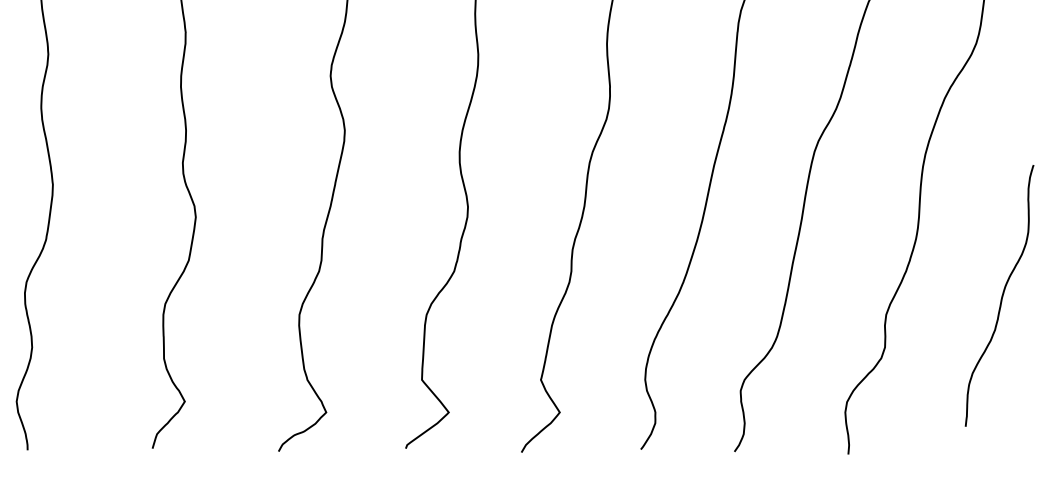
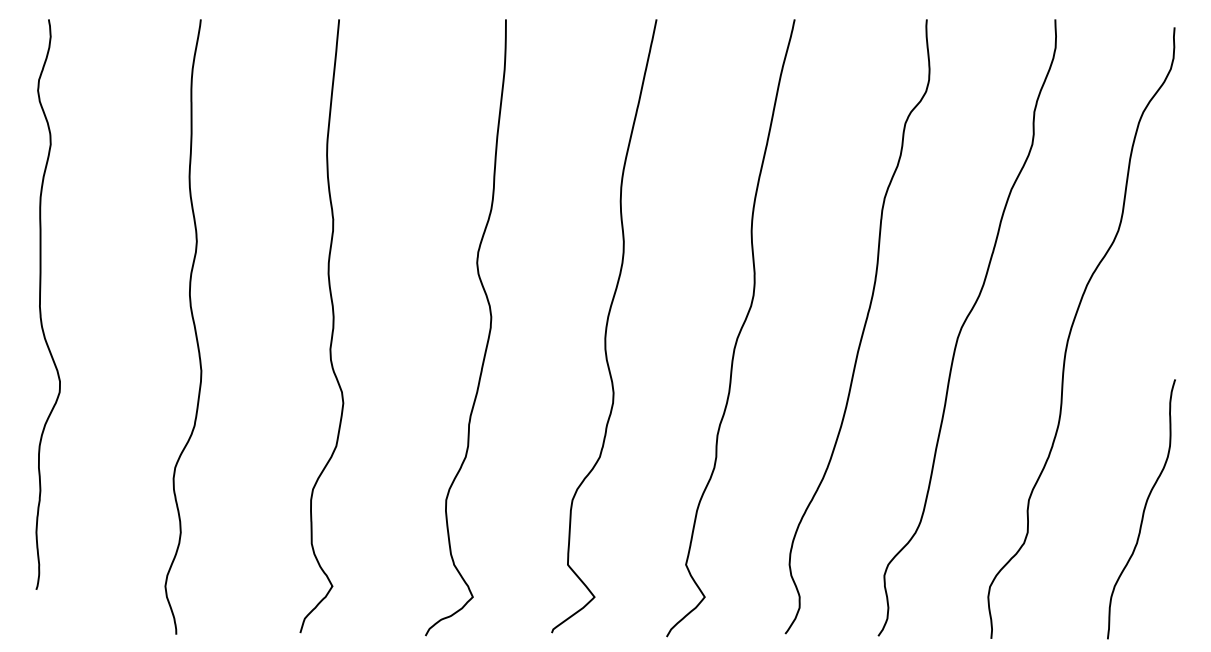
curve: (1001, 296) -> (1143, 509), moved

